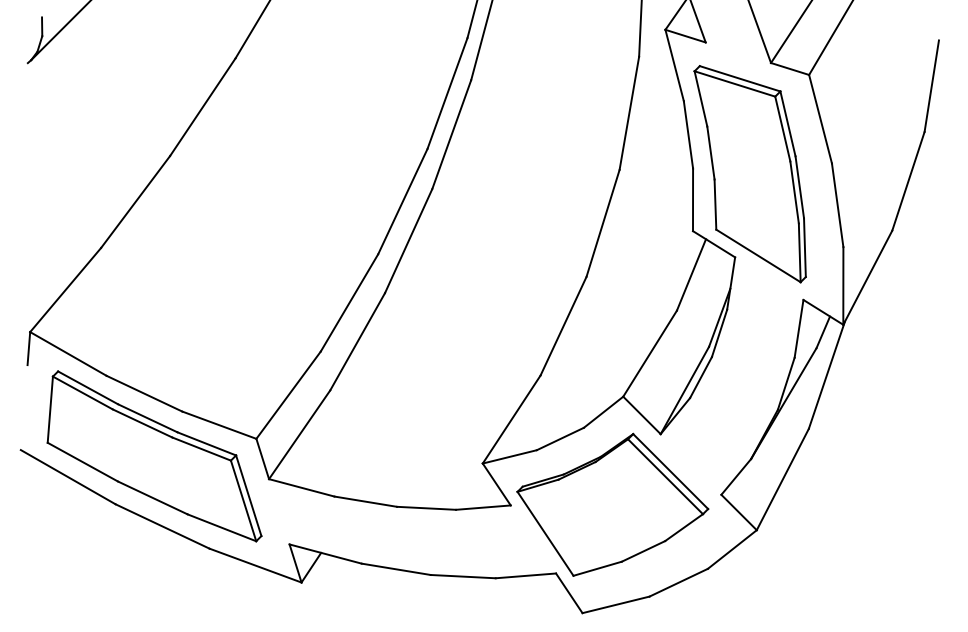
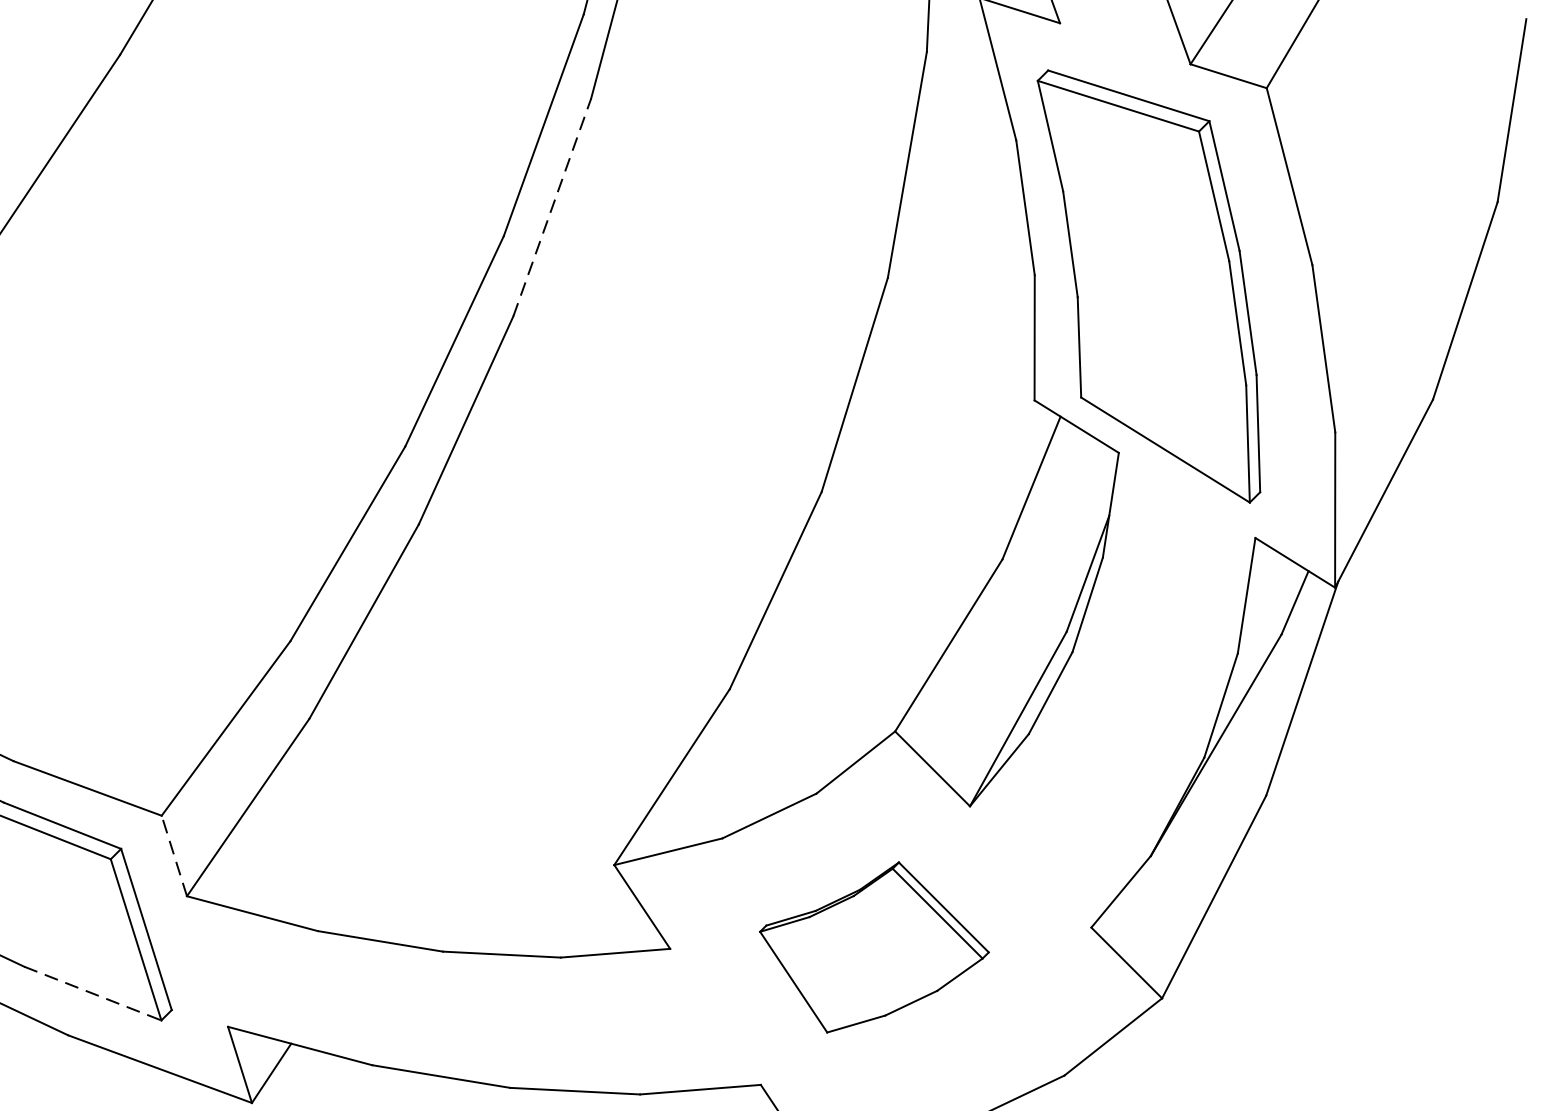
line: (451, 134) -> (551, 207), solid -> dashed
line: (262, 458) -> (173, 854), solid -> dashed
part: (612, 504) -> (873, 946), size x0.6
line: (221, 527) -> (91, 992), solid -> dashed

